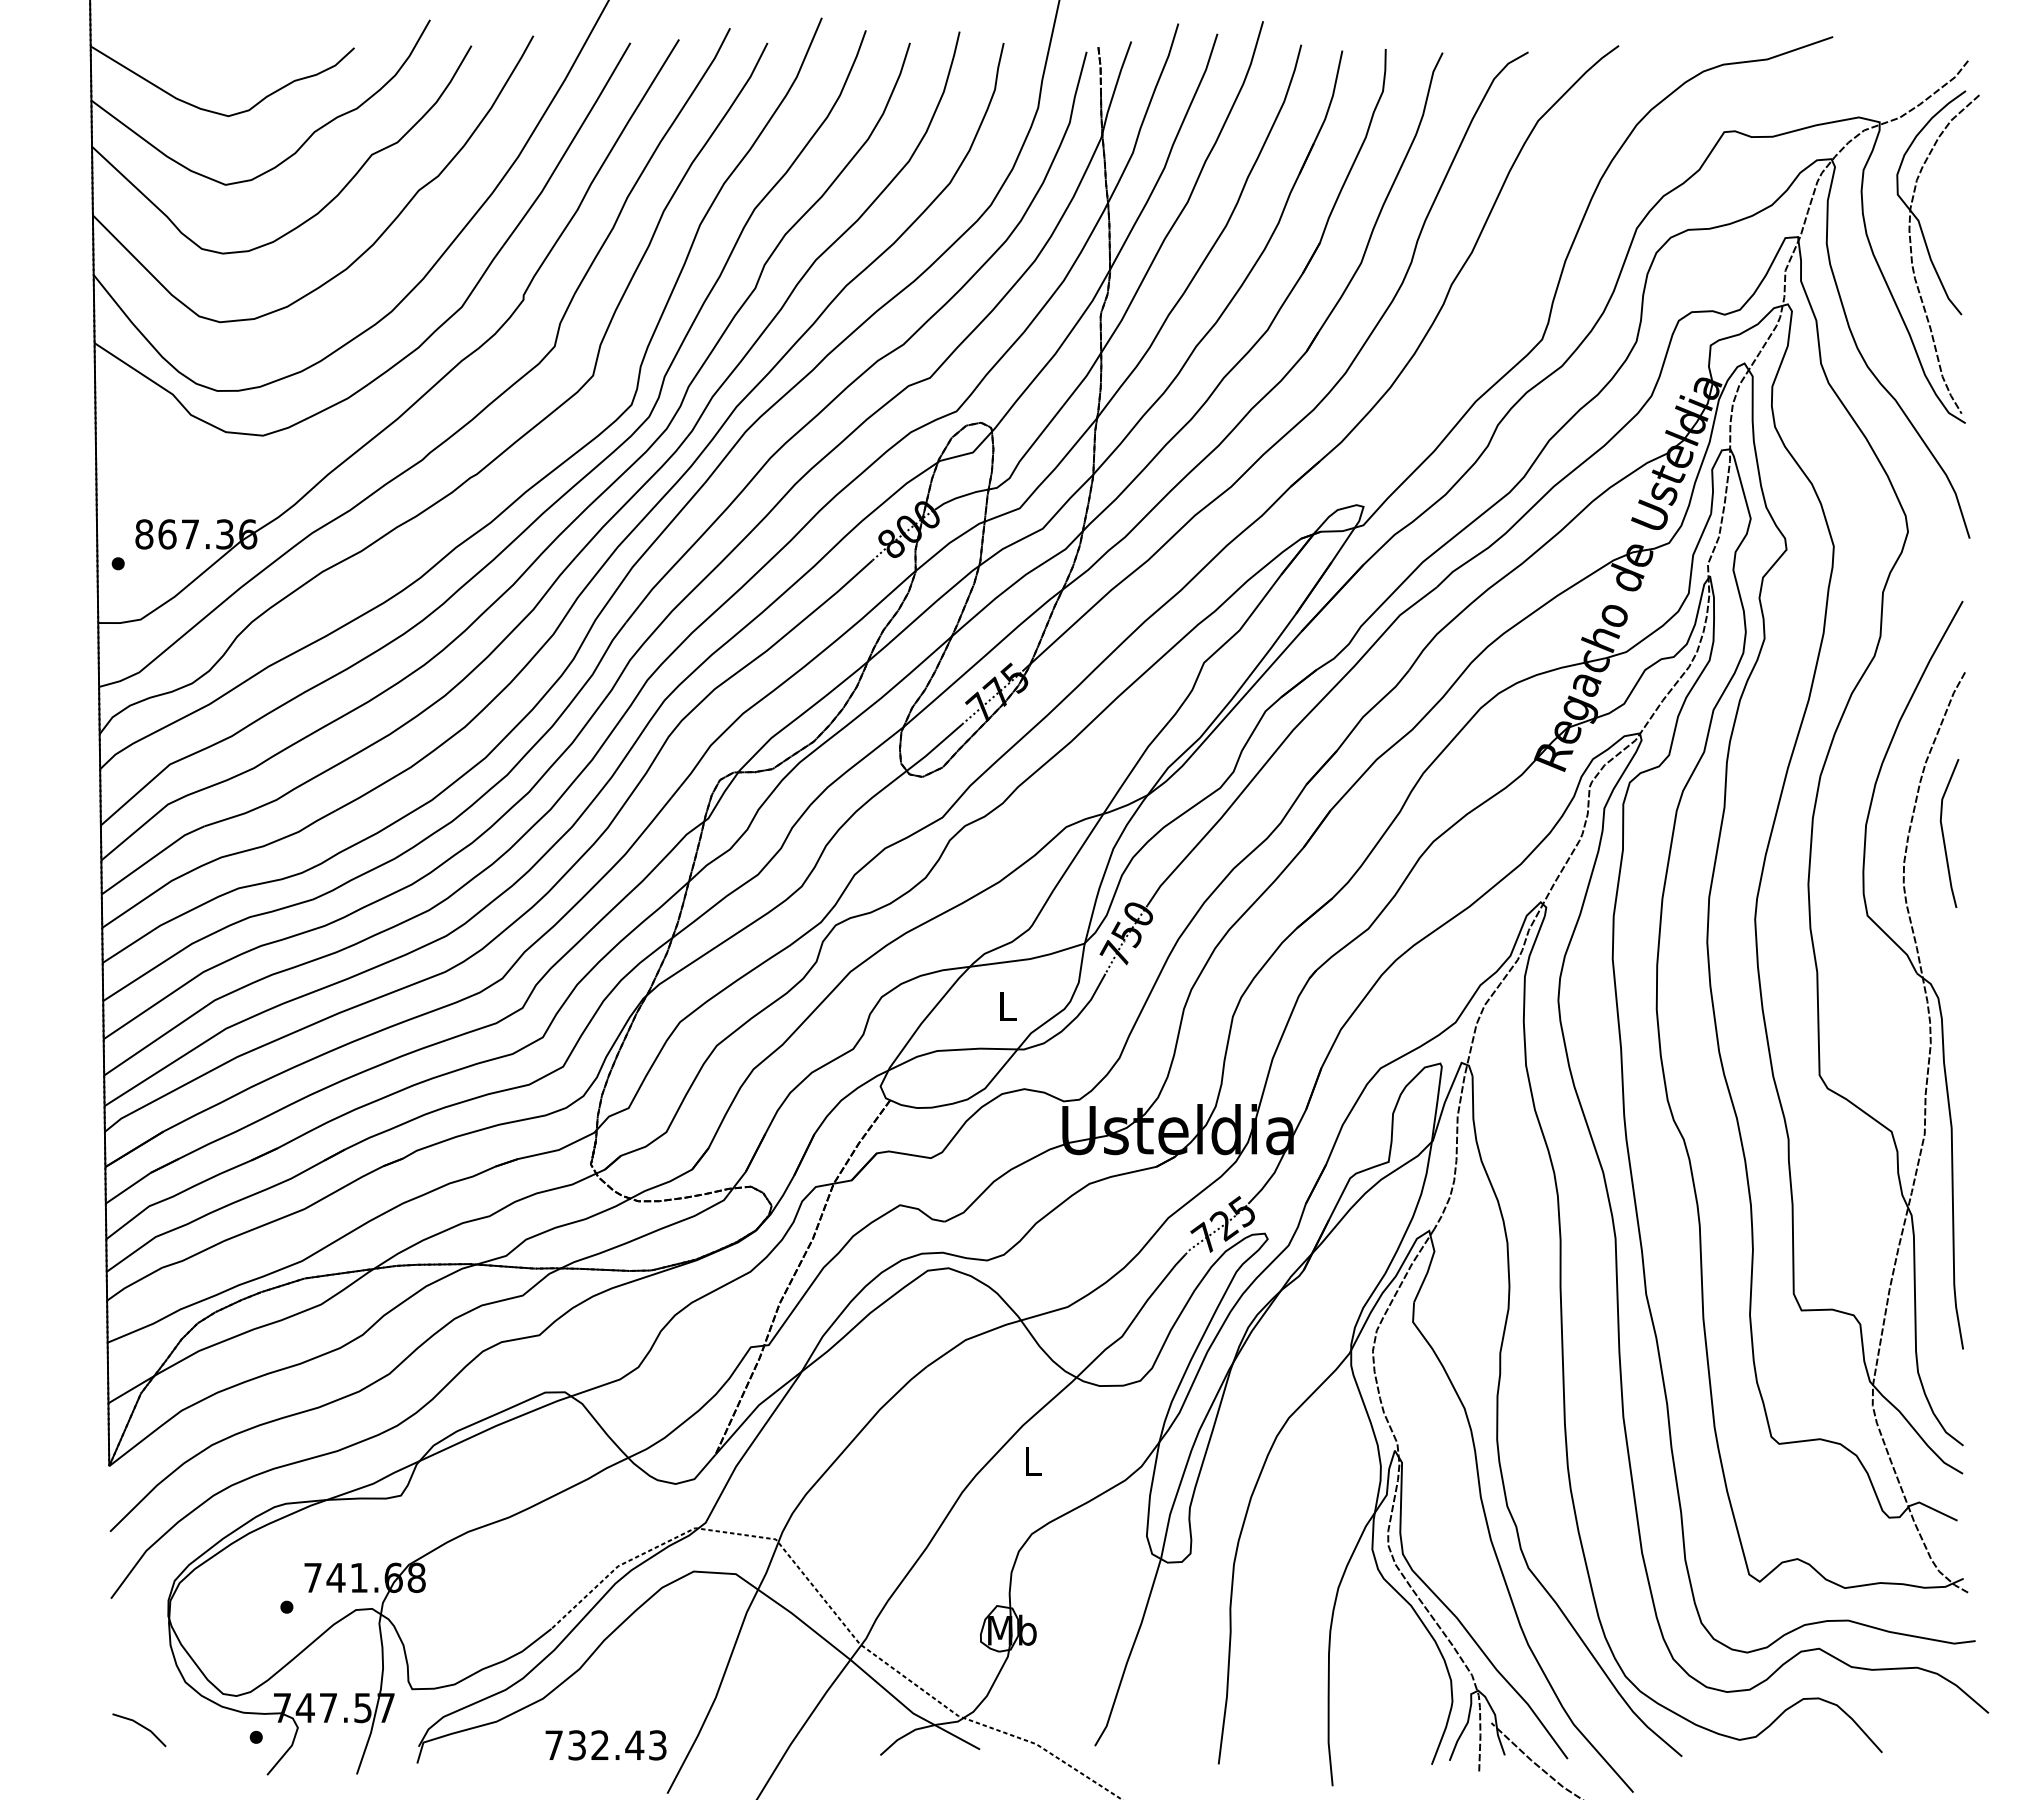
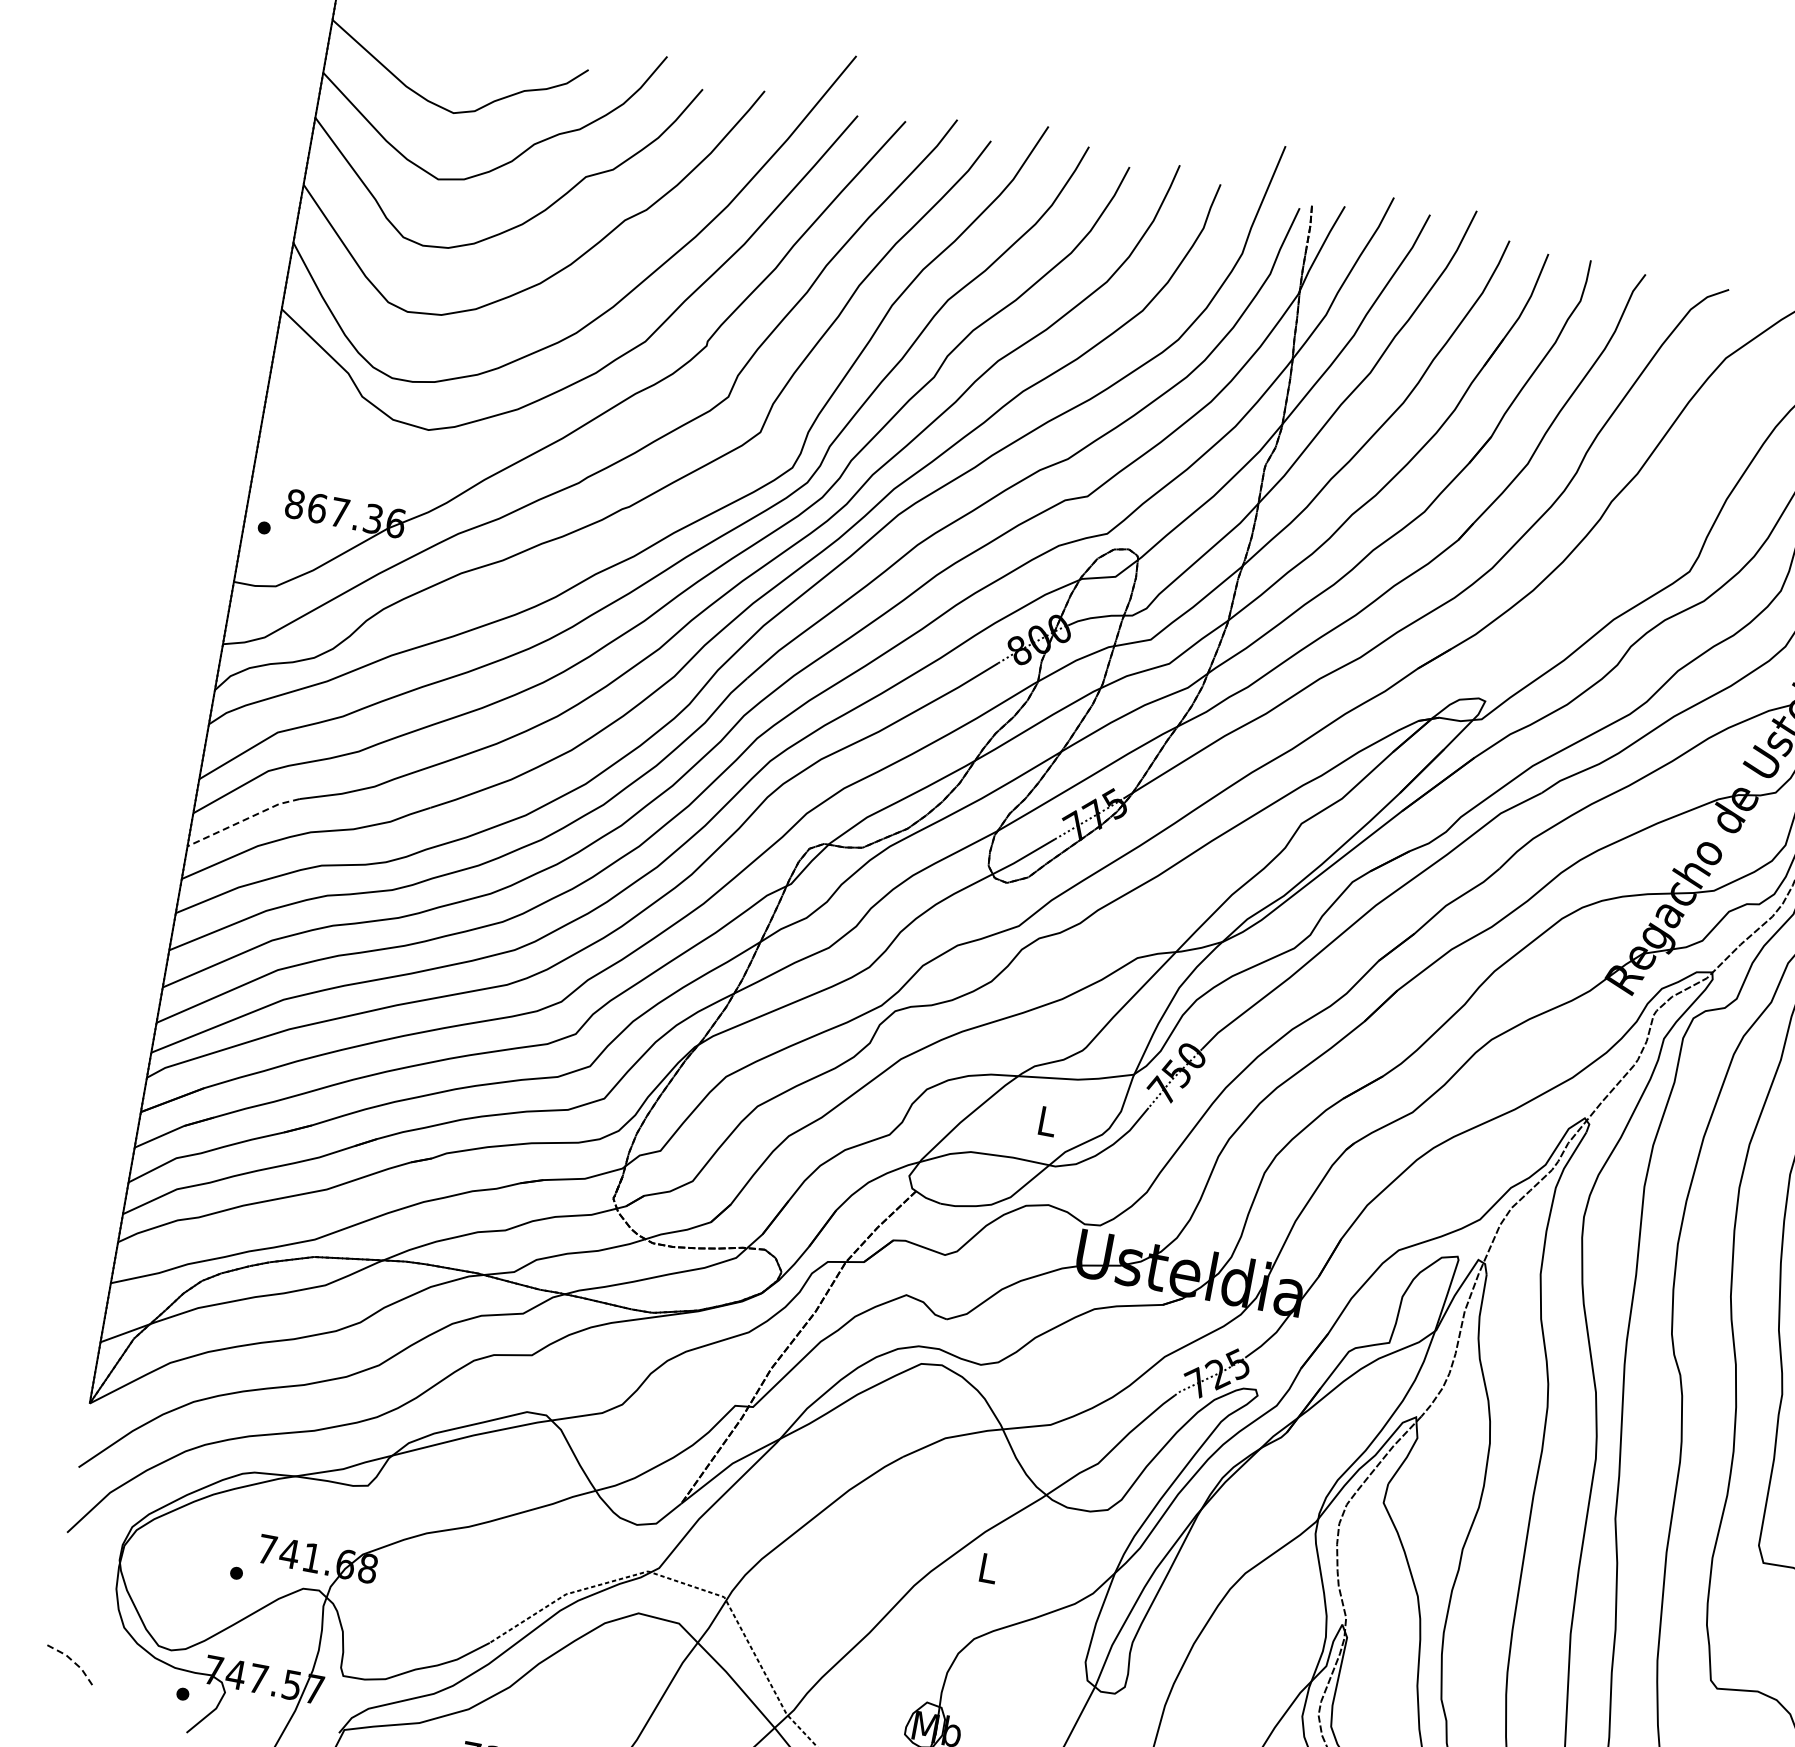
line: (152, 858) -> (243, 820), solid -> dashed
line: (142, 1726) -> (74, 1662), solid -> dashed

